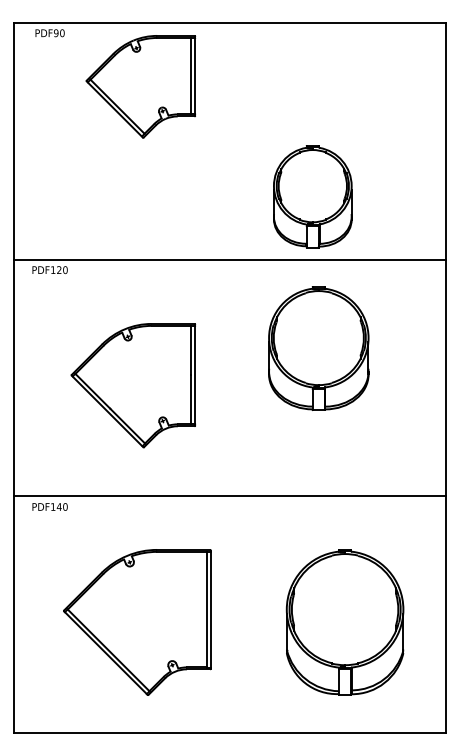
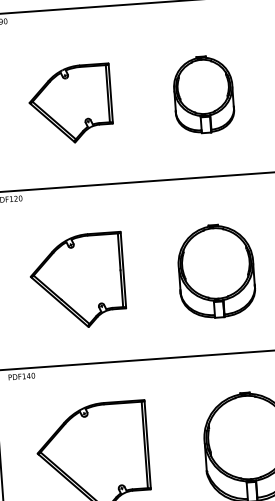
part: (140, 86) -> (70, 104), moved
part: (312, 196) -> (203, 94), moved
part: (318, 348) -> (216, 271), moved

